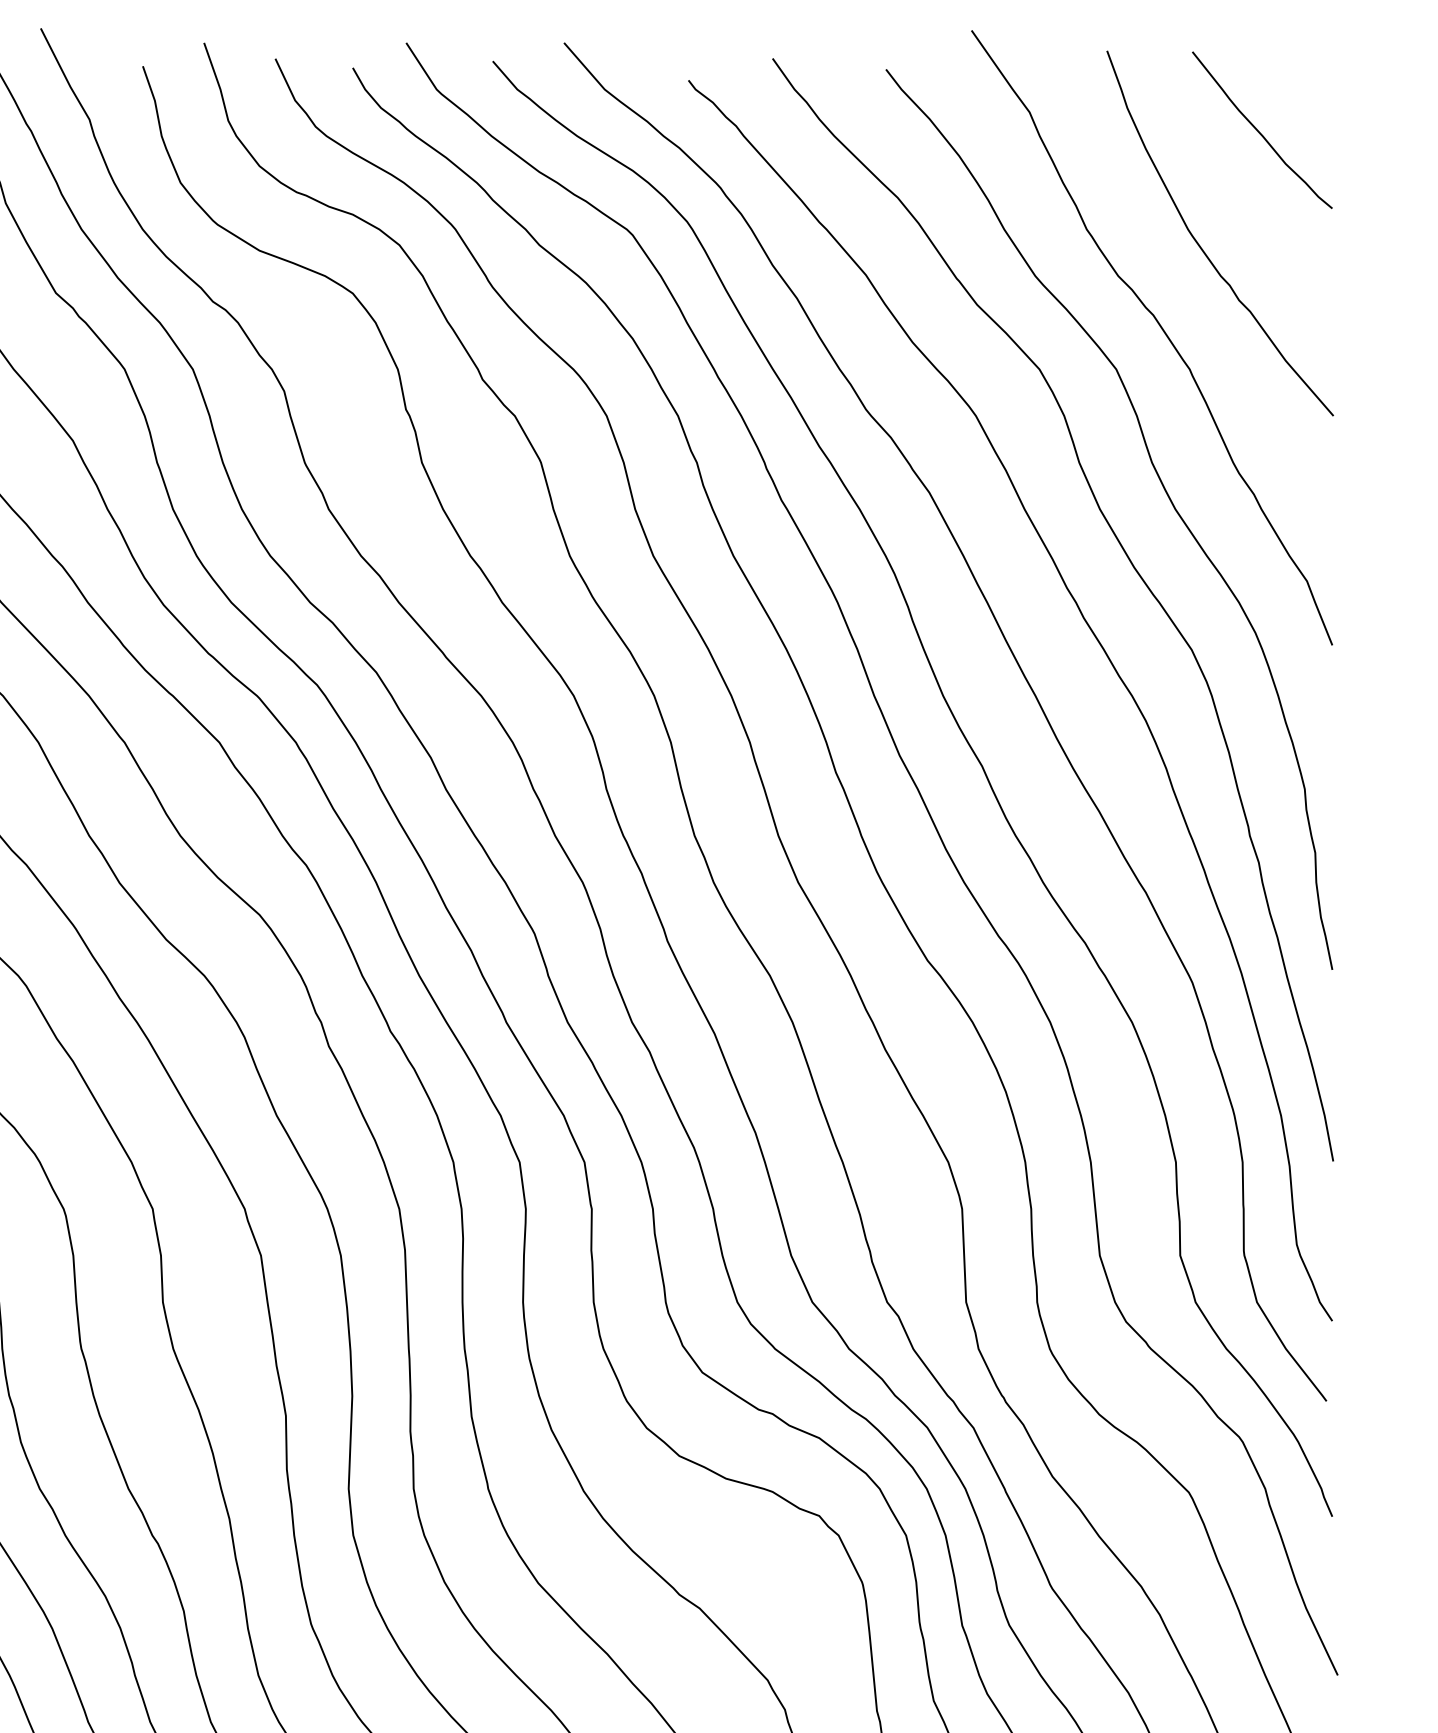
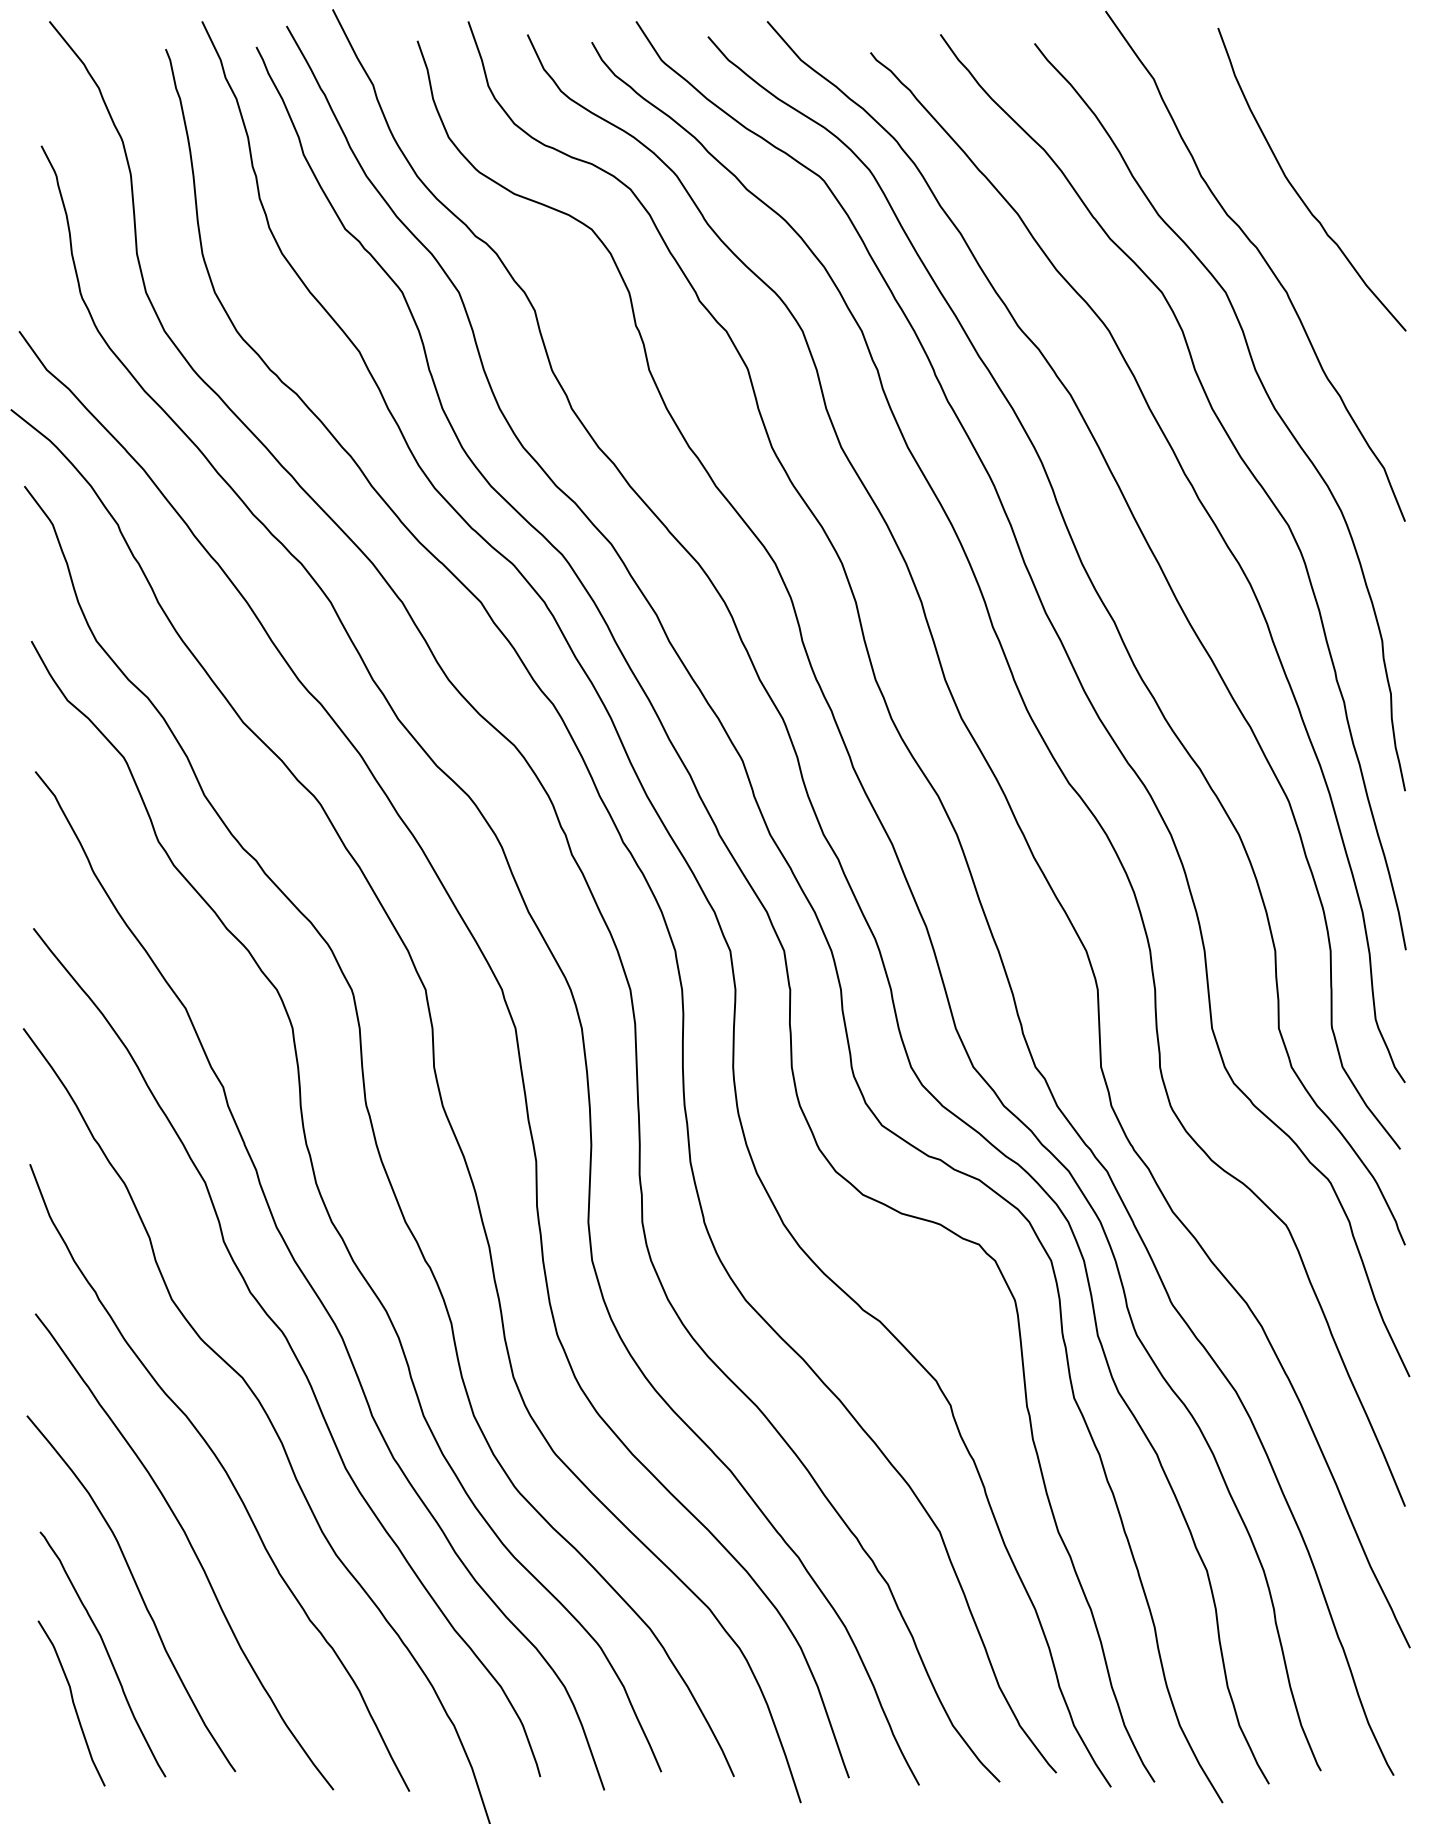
curve: (1259, 130) -> (1344, 94), removed

